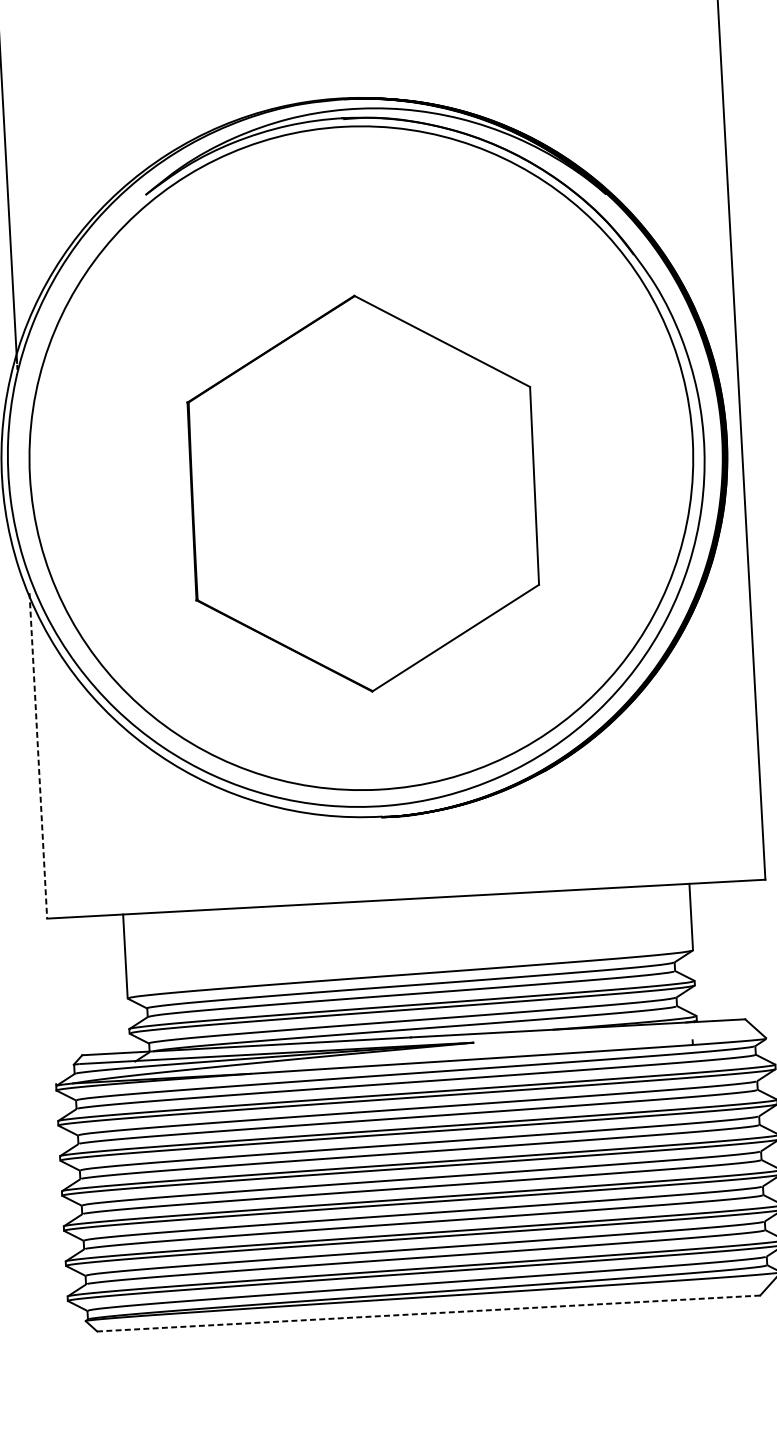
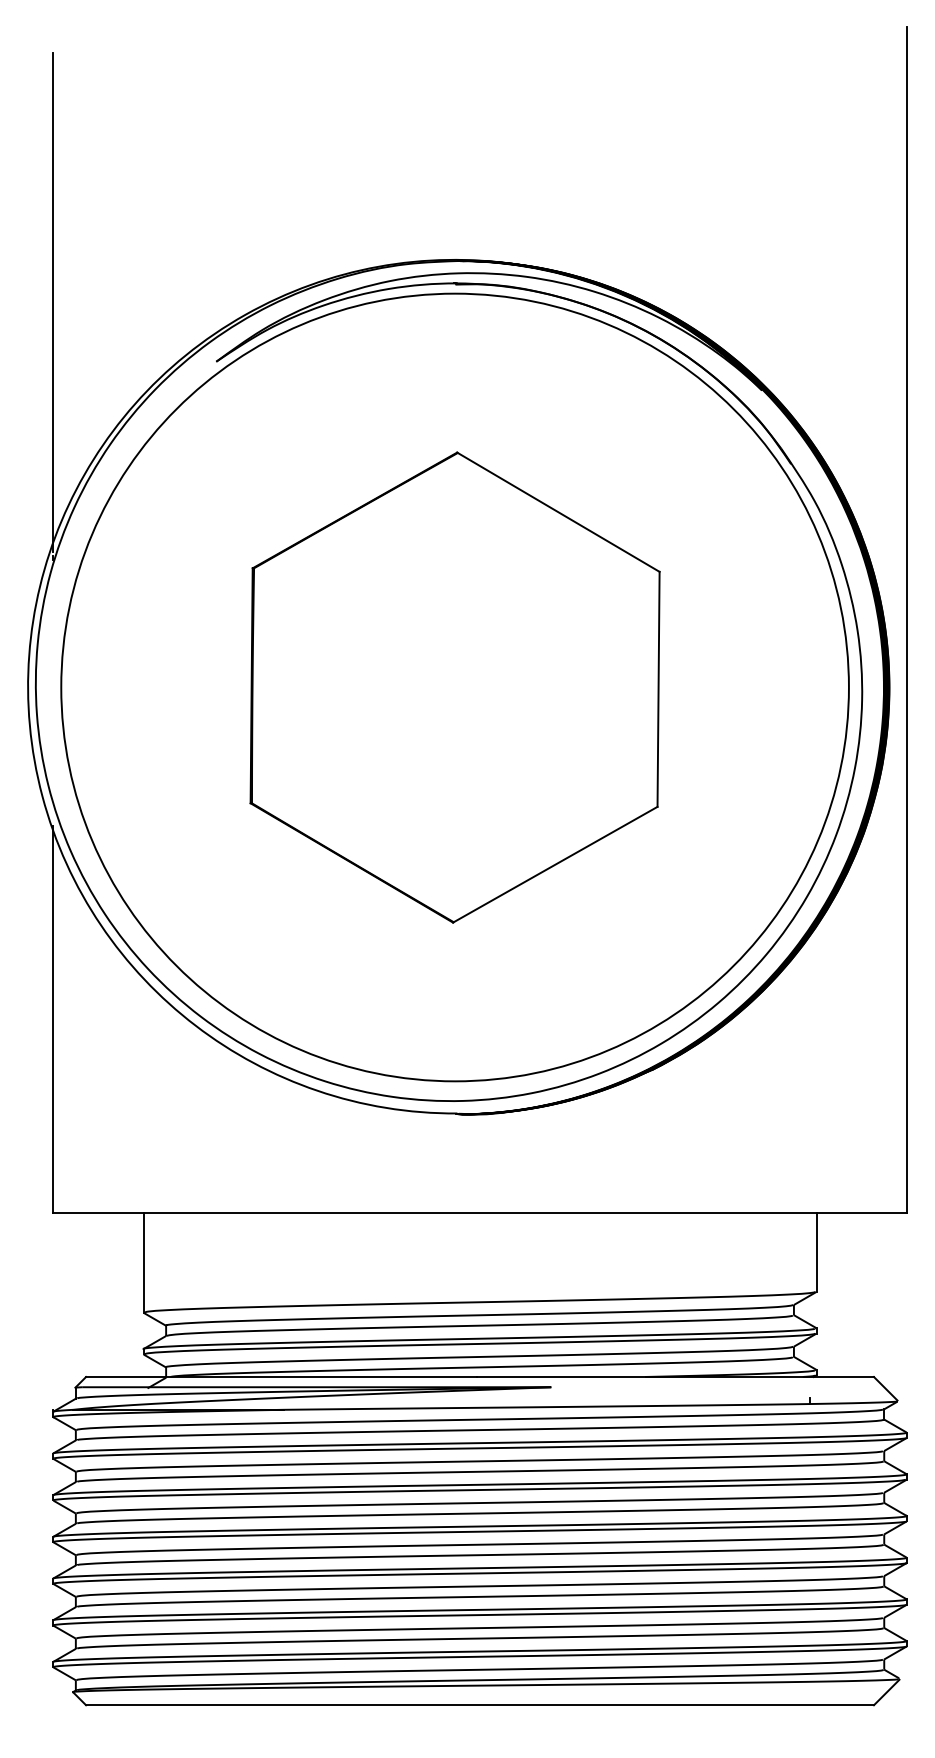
part: (362, 493) -> (454, 687), moved
line: (38, 755) -> (53, 1019), dashed -> solid
line: (429, 1313) -> (480, 1705), dashed -> solid

